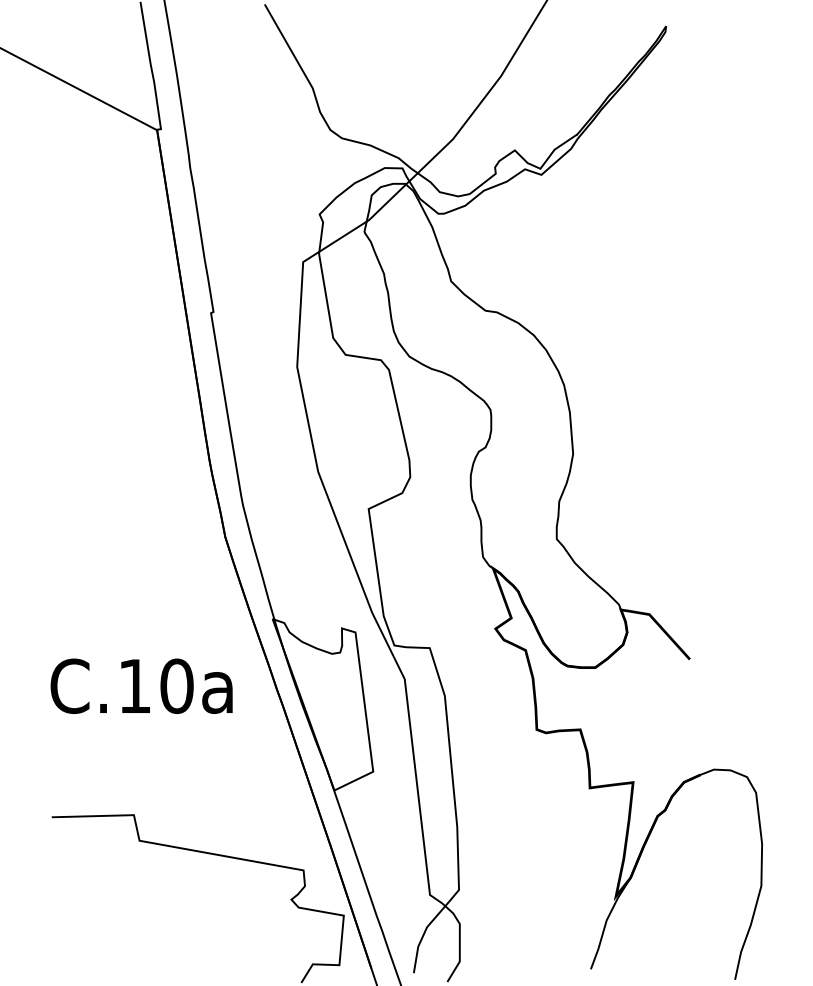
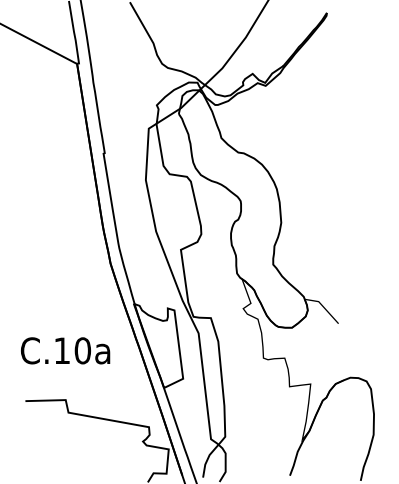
text: (141, 685) -> (65, 350), moved

